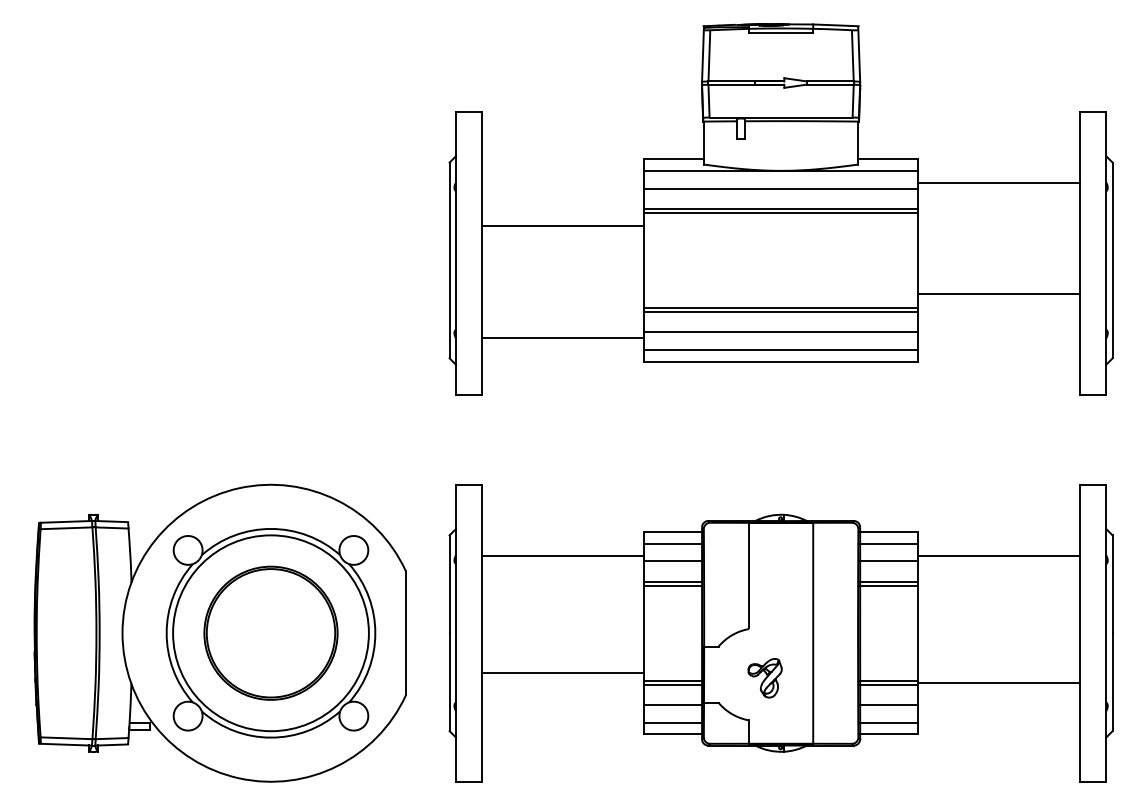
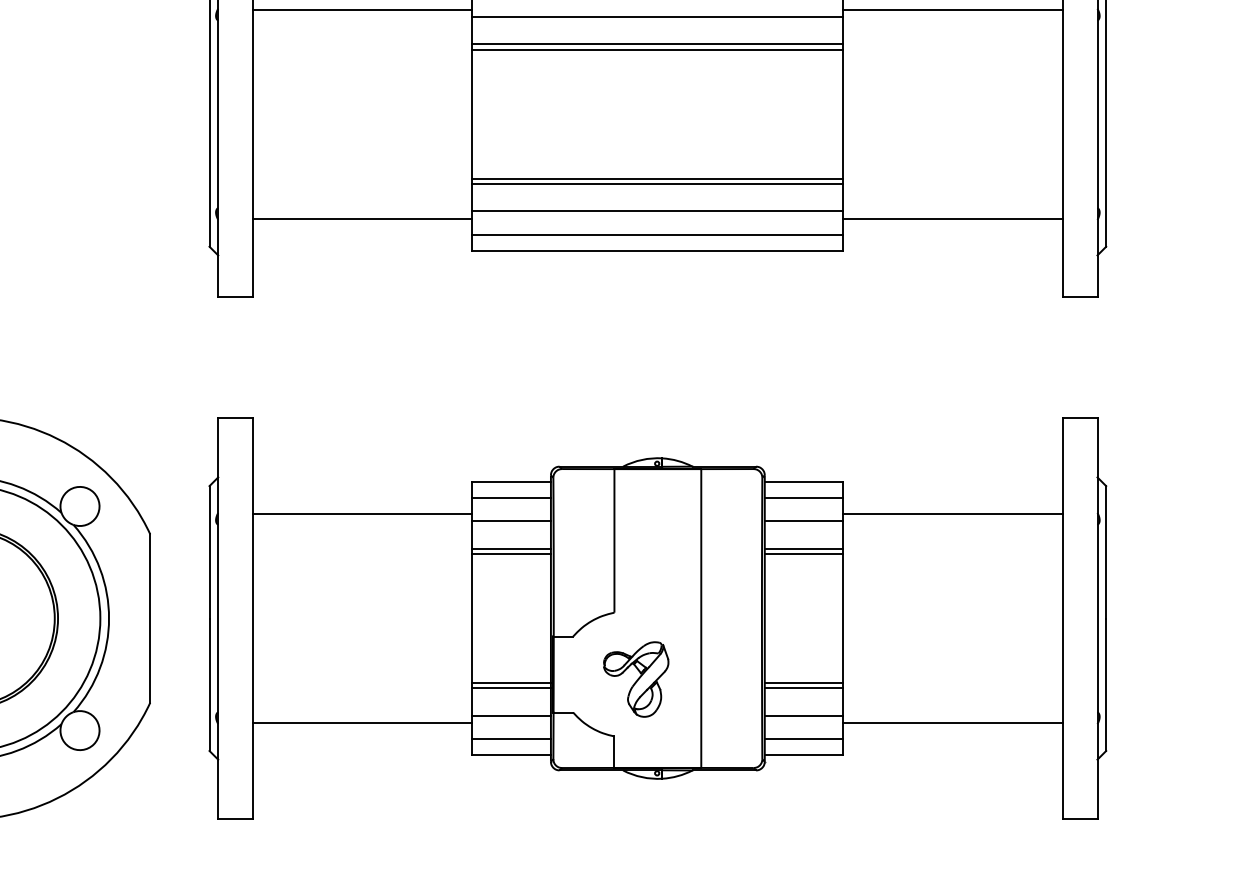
line: (562, 226) -> (362, 10), moved
line: (999, 293) -> (953, 218), moved
line: (562, 673) -> (362, 722), moved
part: (764, 677) -> (635, 678), size x1.43
line: (999, 683) -> (953, 722), moved

